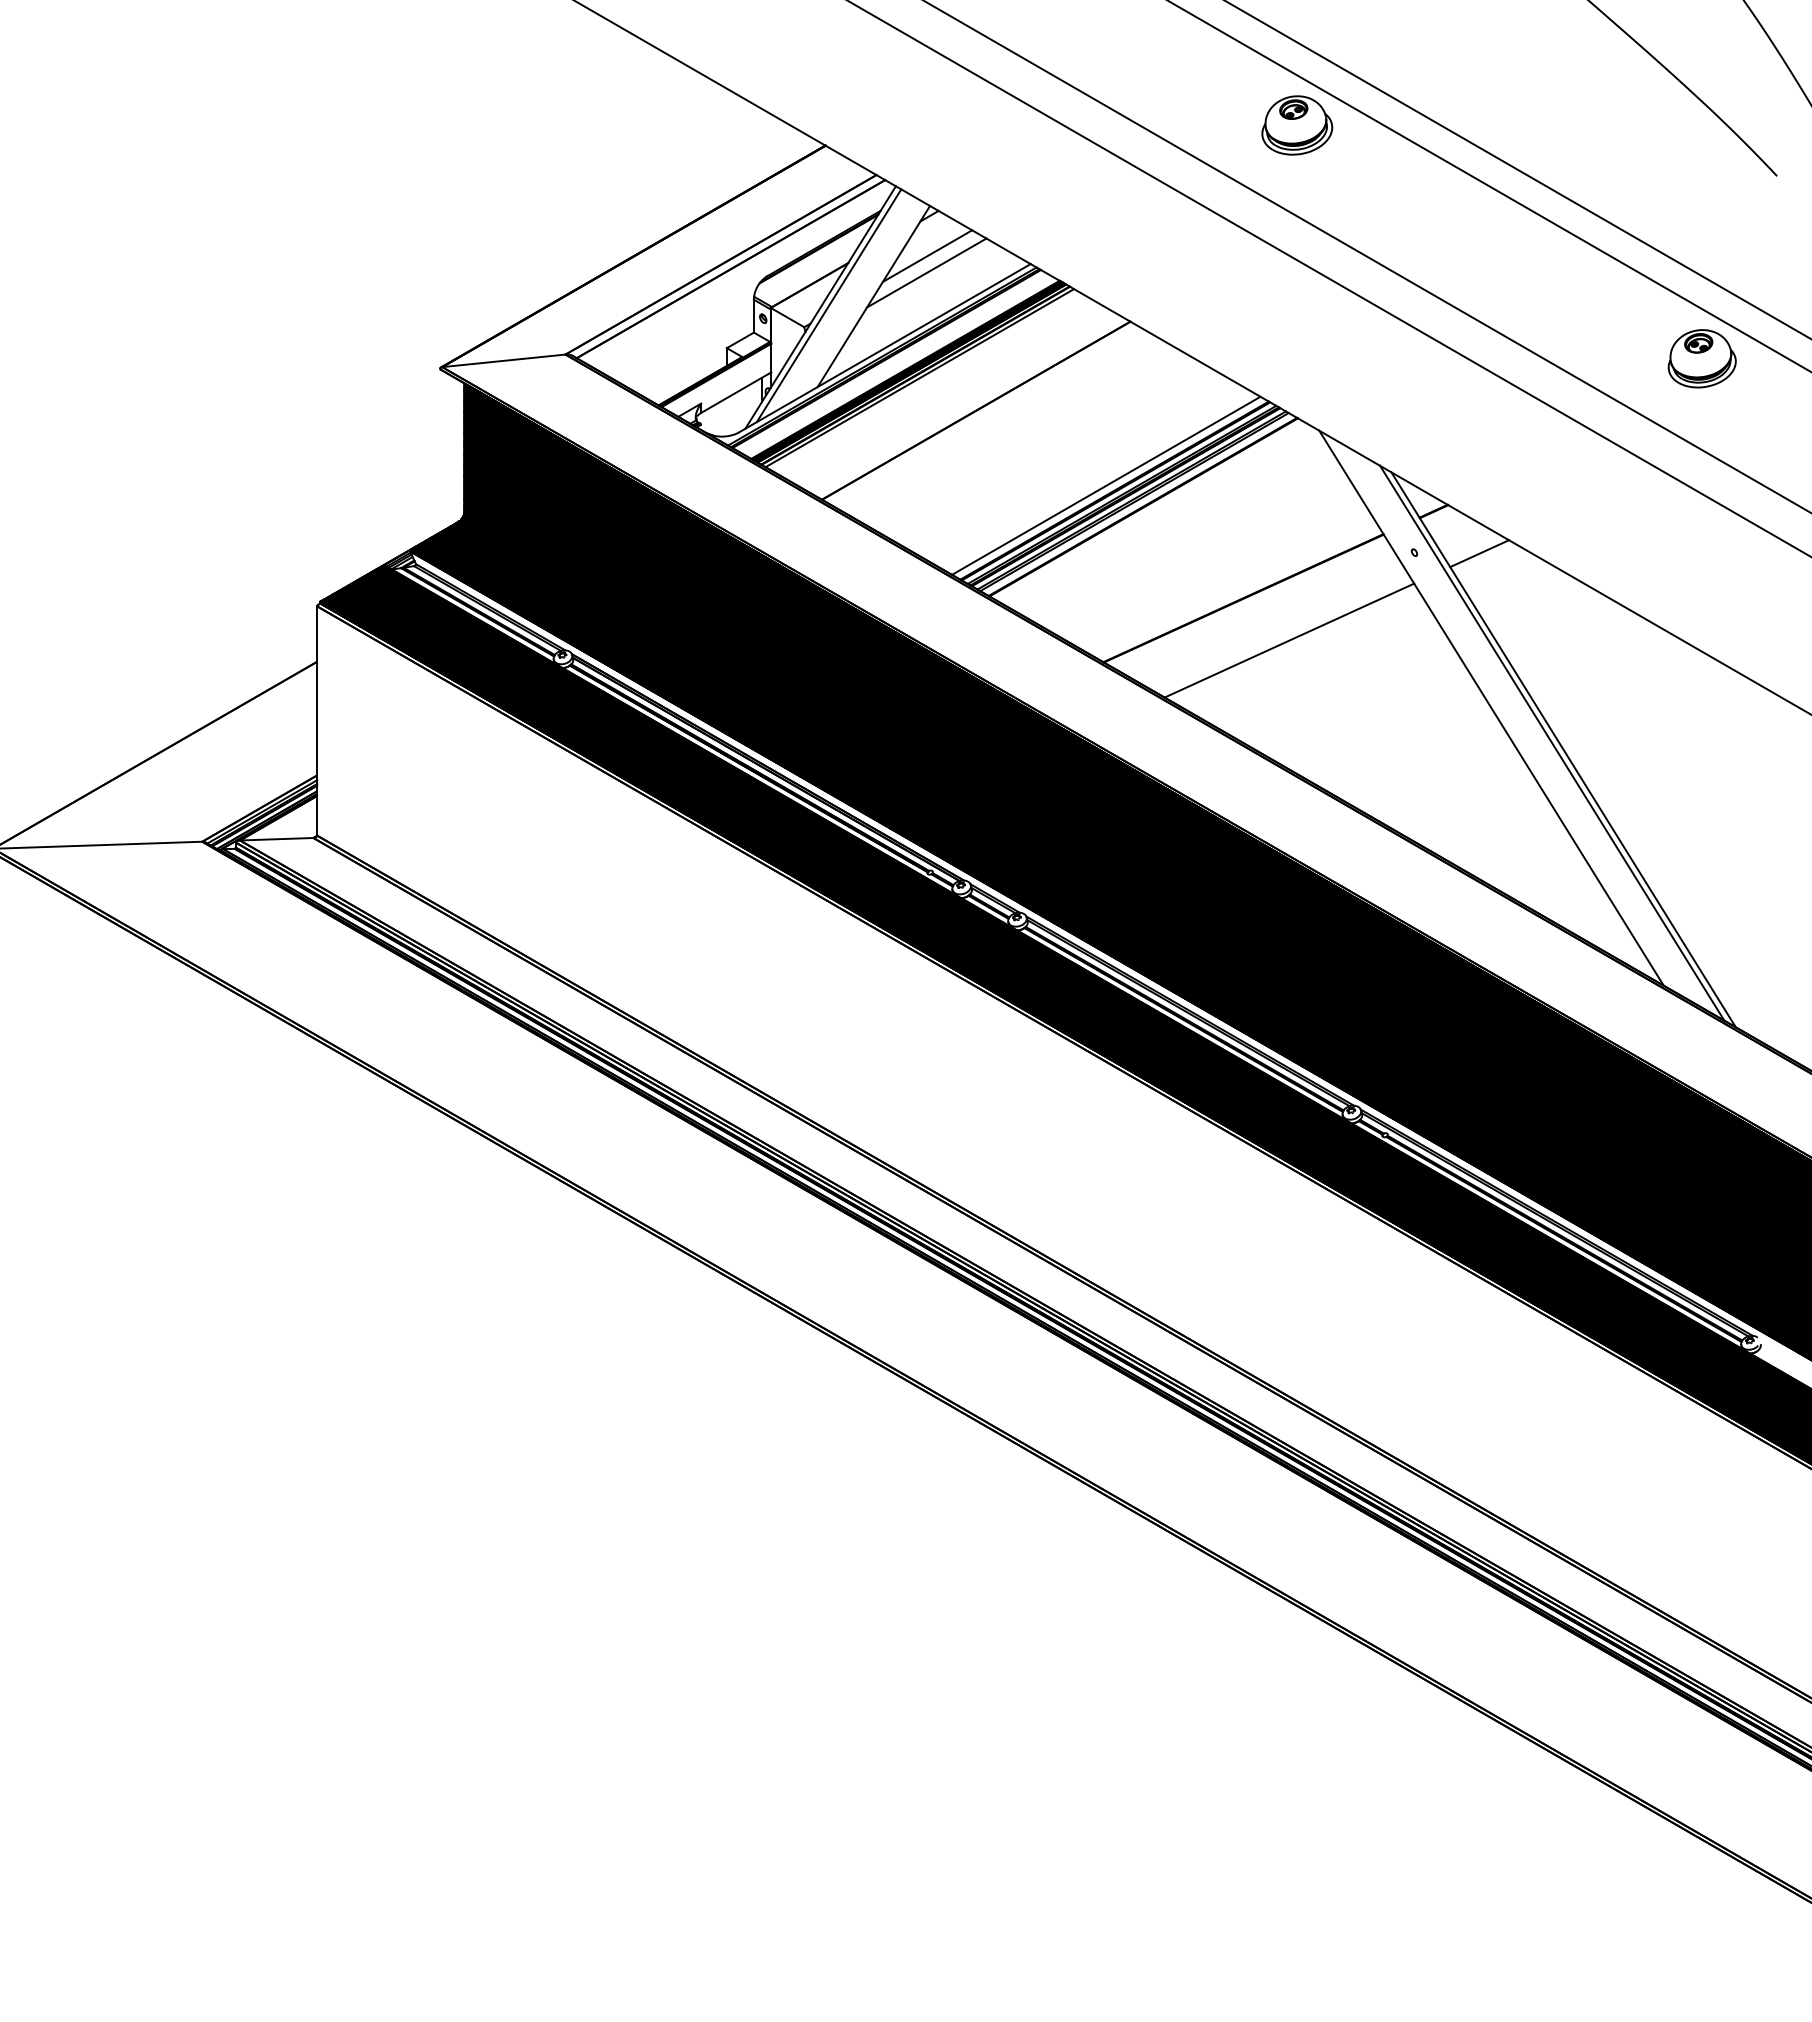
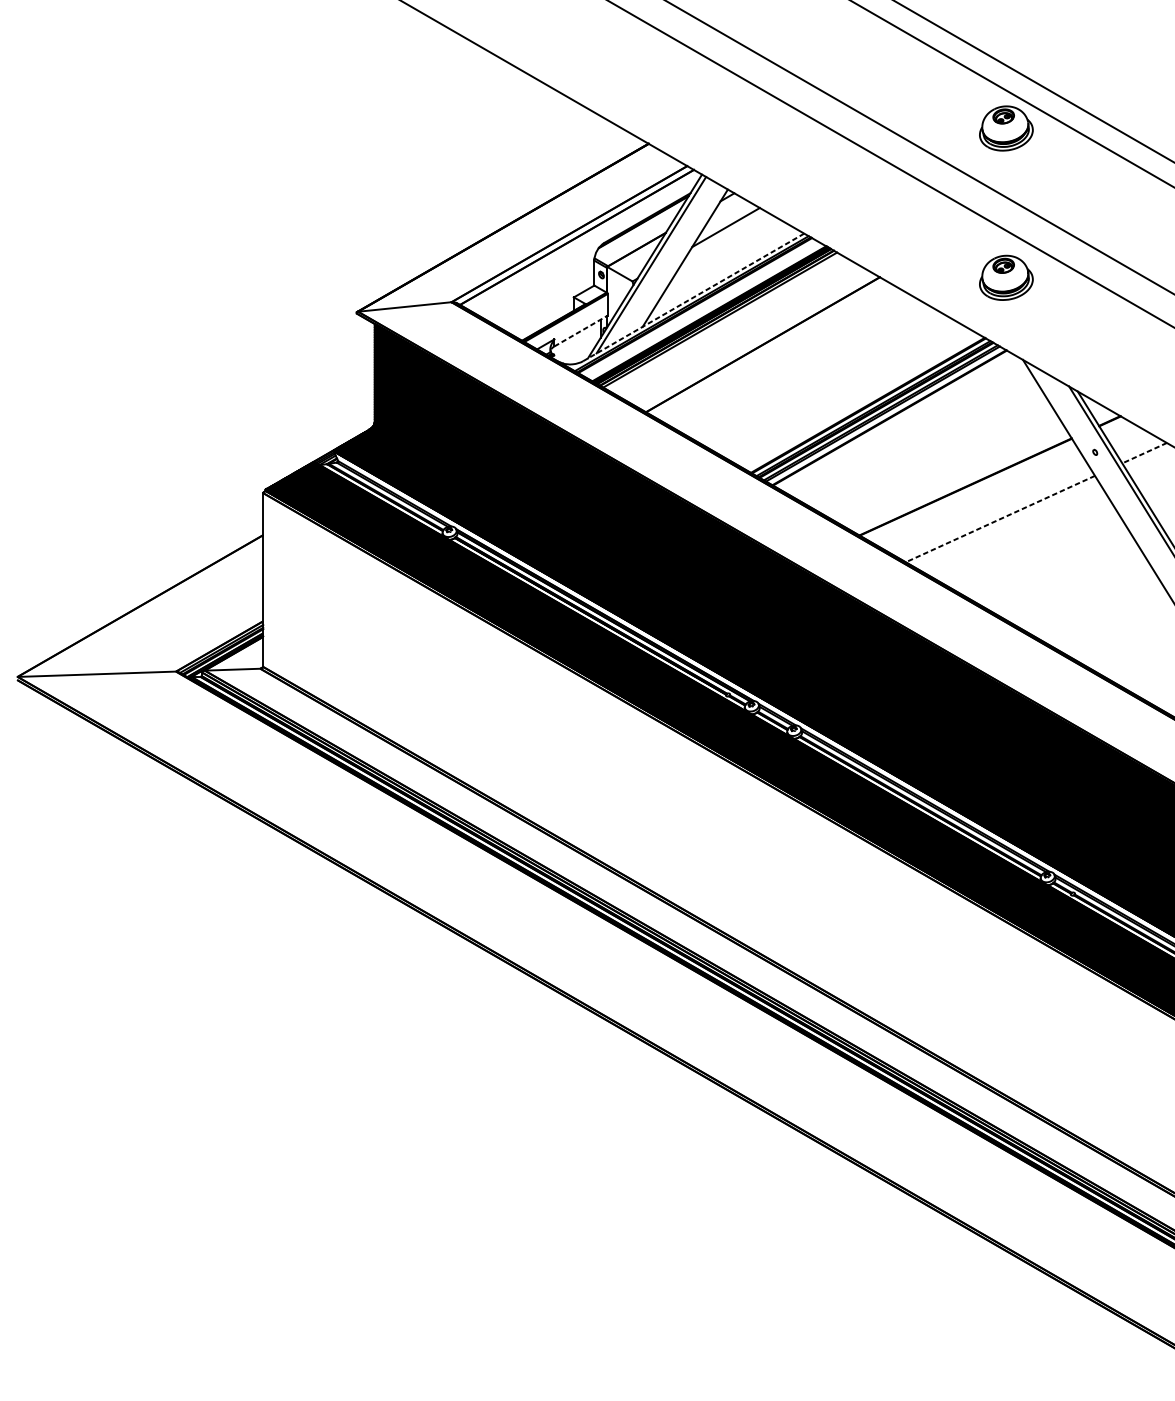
line: (926, 272) -> (725, 239), removed
part: (1297, 322) -> (1006, 277), added
line: (884, 348) -> (693, 297), solid -> dashed
line: (736, 392) -> (581, 330), solid -> dashed
line: (1106, 485) -> (861, 401), removed
line: (1479, 553) -> (1144, 453), solid -> dashed
line: (1288, 640) -> (999, 519), solid -> dashed

